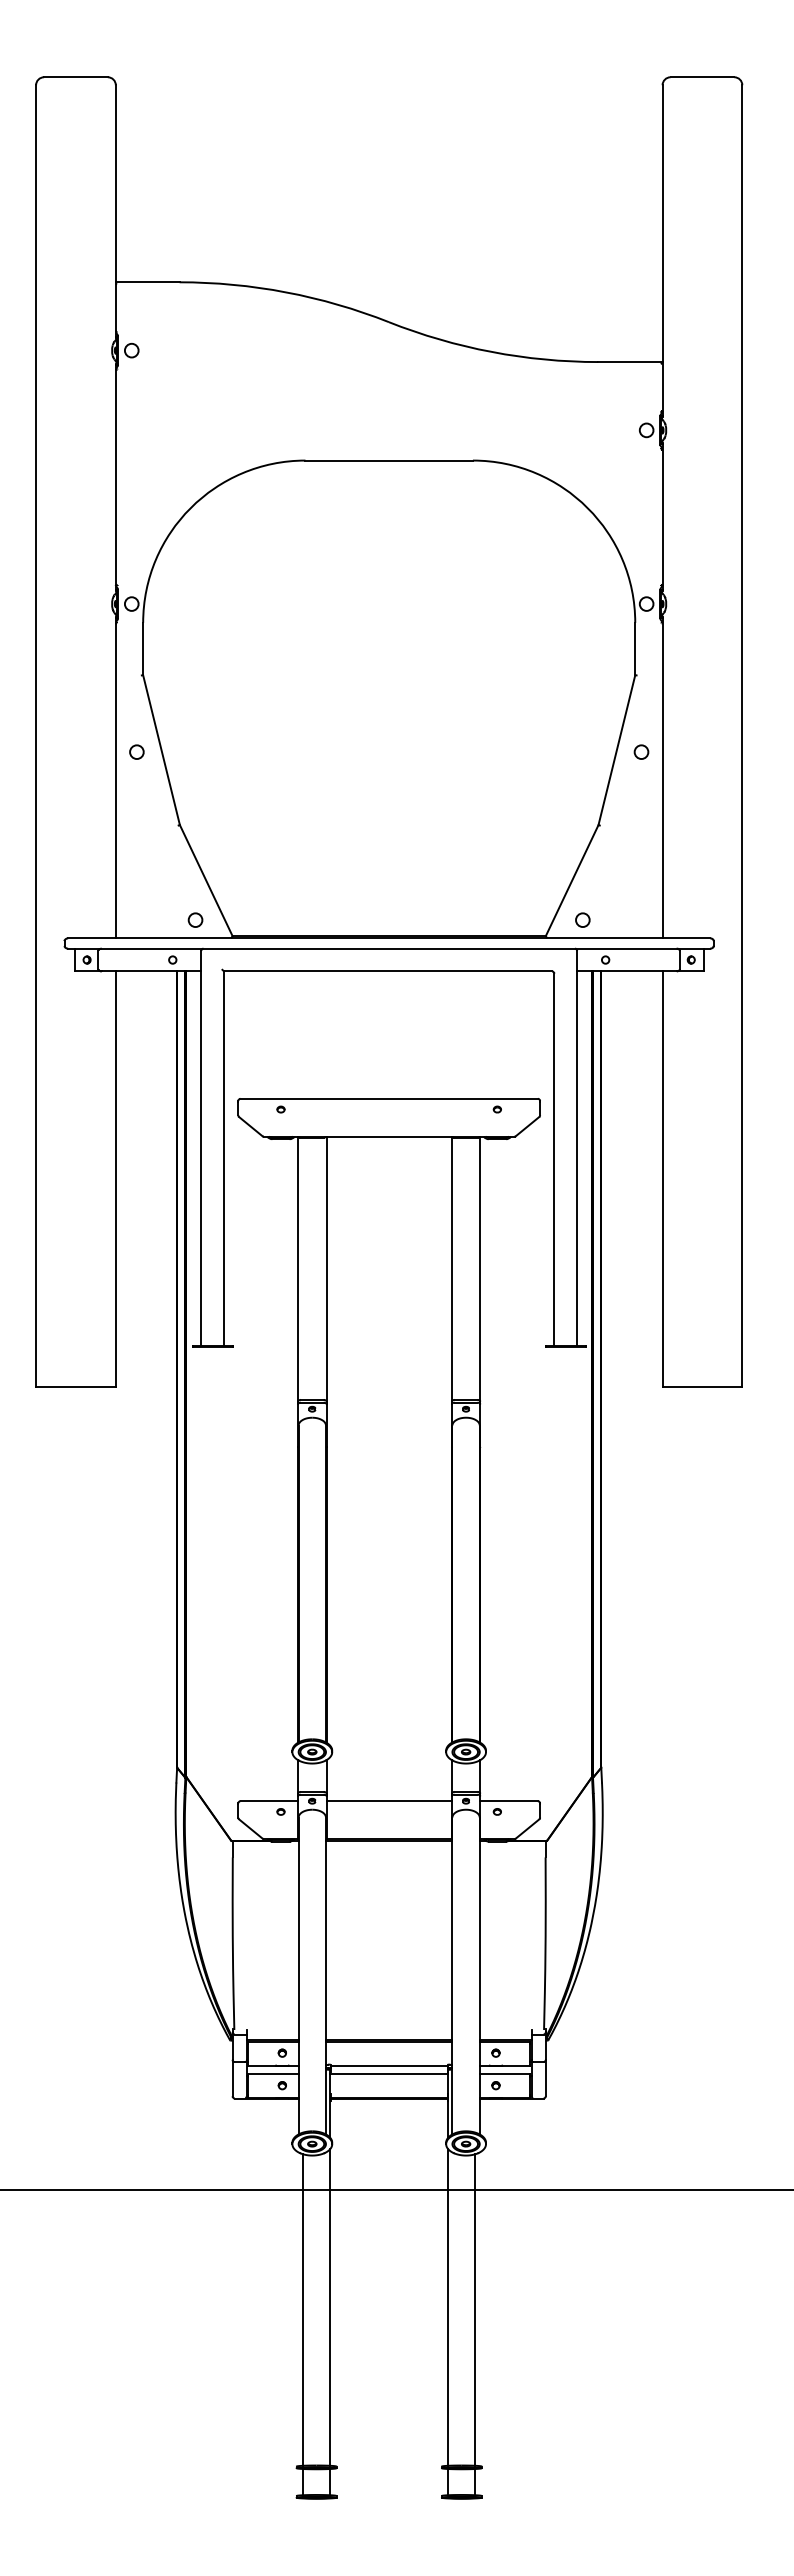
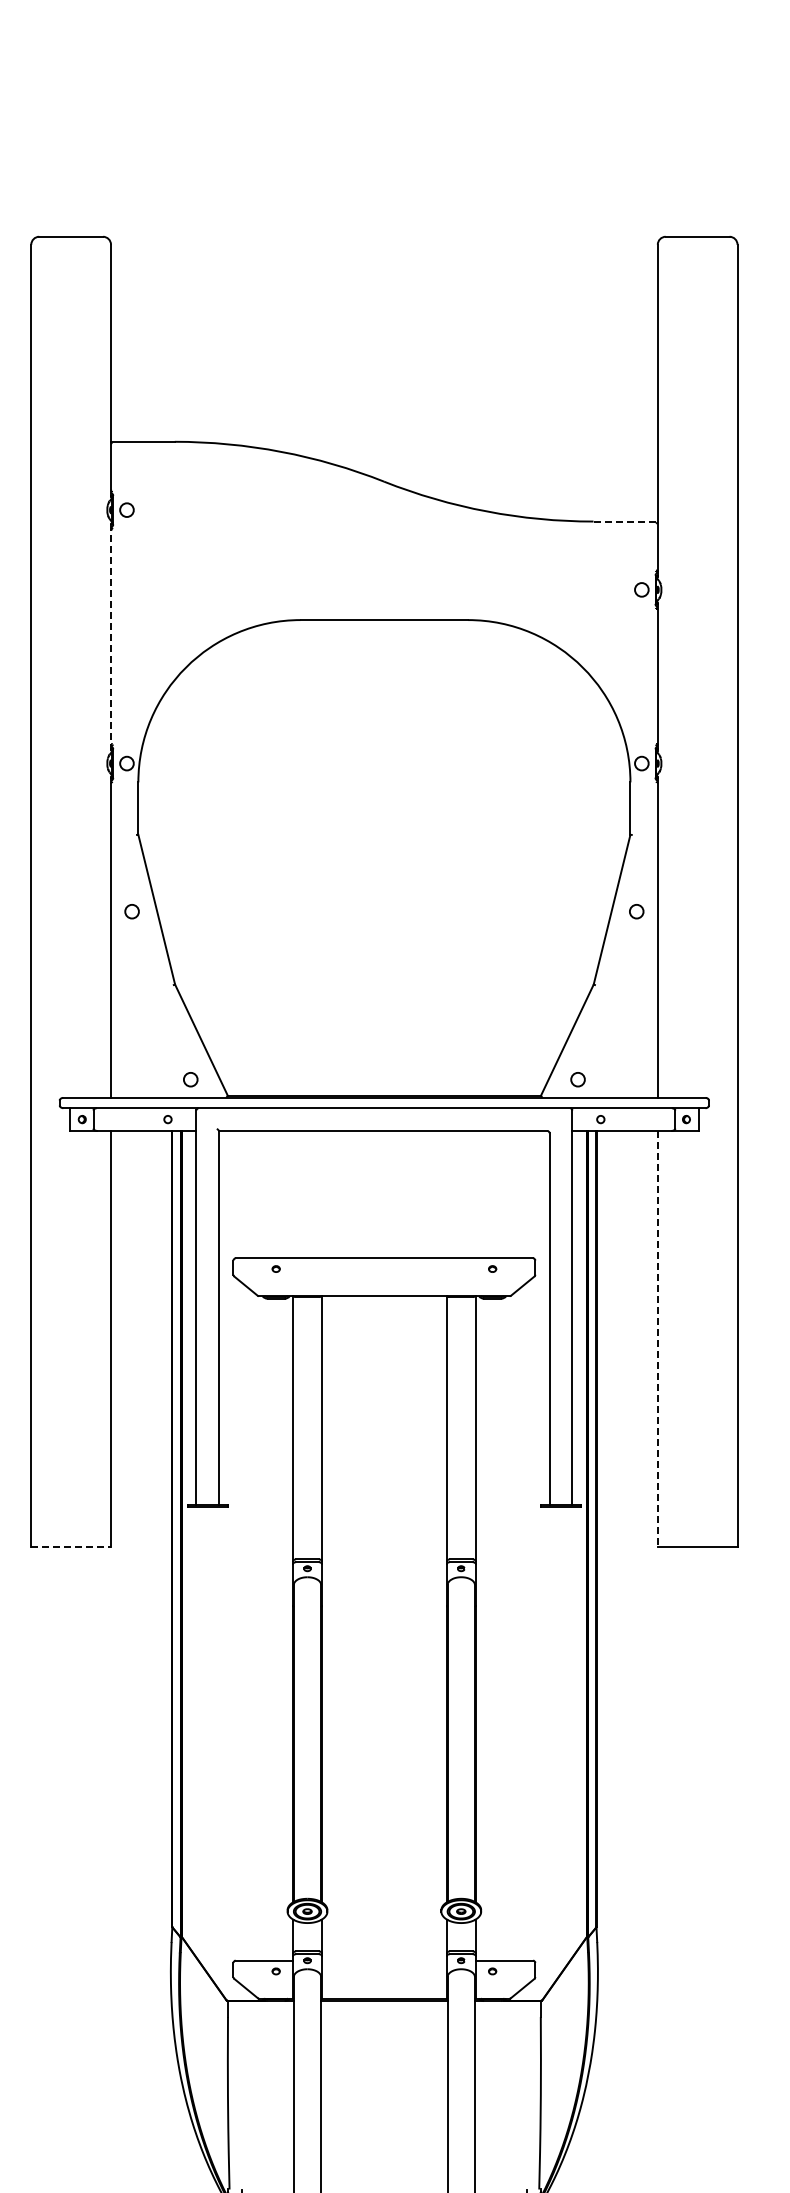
line: (630, 362) -> (625, 522), solid -> dashed
line: (115, 477) -> (110, 637), solid -> dashed
line: (662, 1179) -> (657, 1339), solid -> dashed
line: (75, 1387) -> (70, 1547), solid -> dashed
line: (388, 1801) -> (383, 1961), removed

